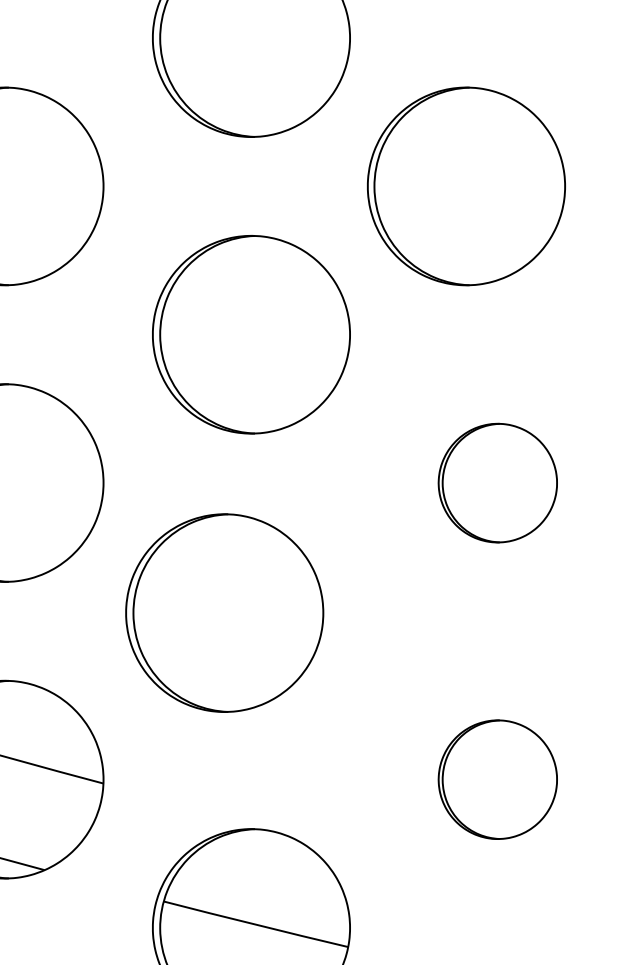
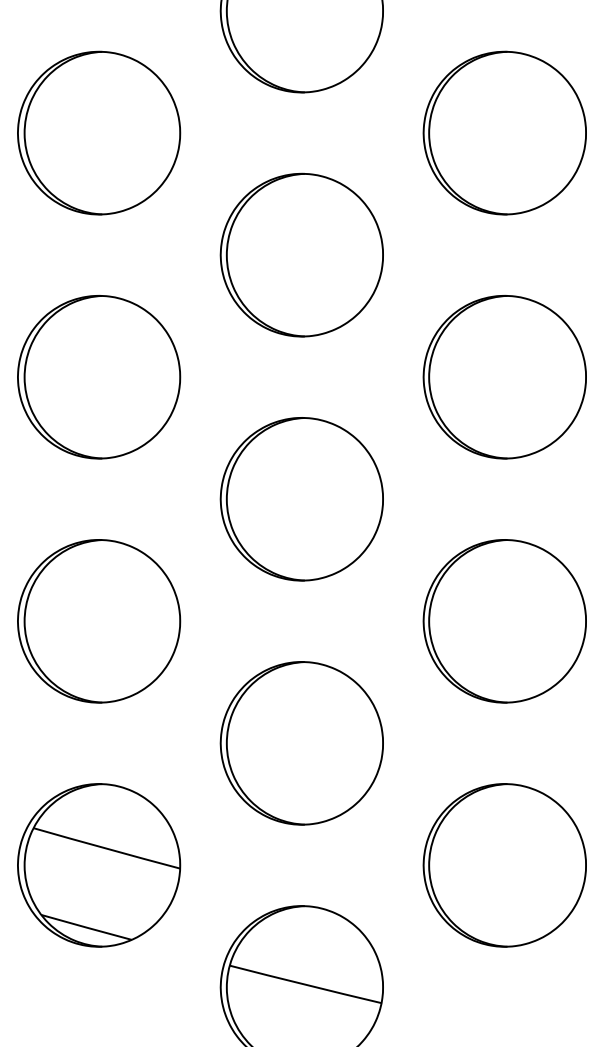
part: (466, 186) -> (504, 377), moved
part: (497, 483) -> (504, 621), size x1.67
part: (224, 613) -> (301, 743), moved
part: (497, 779) -> (504, 865), size x1.67

